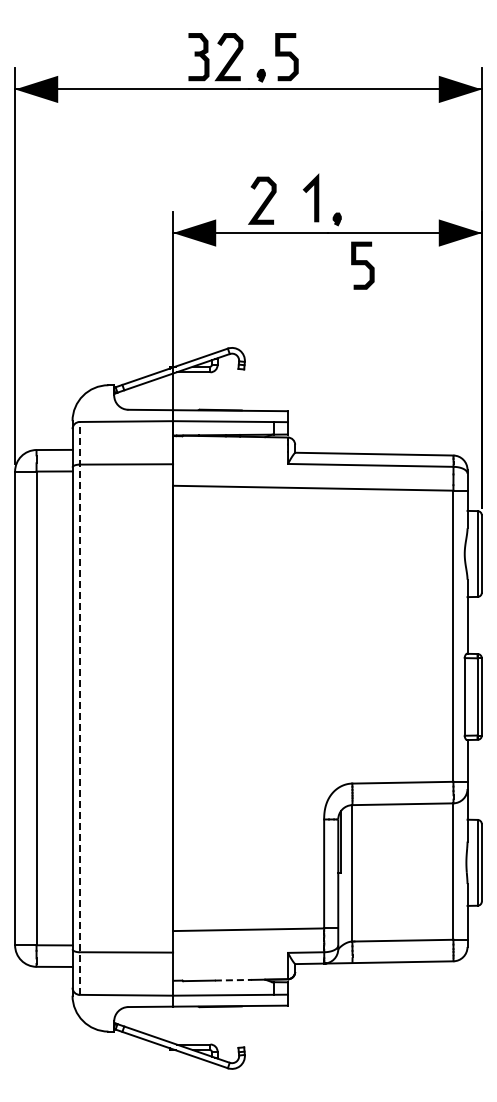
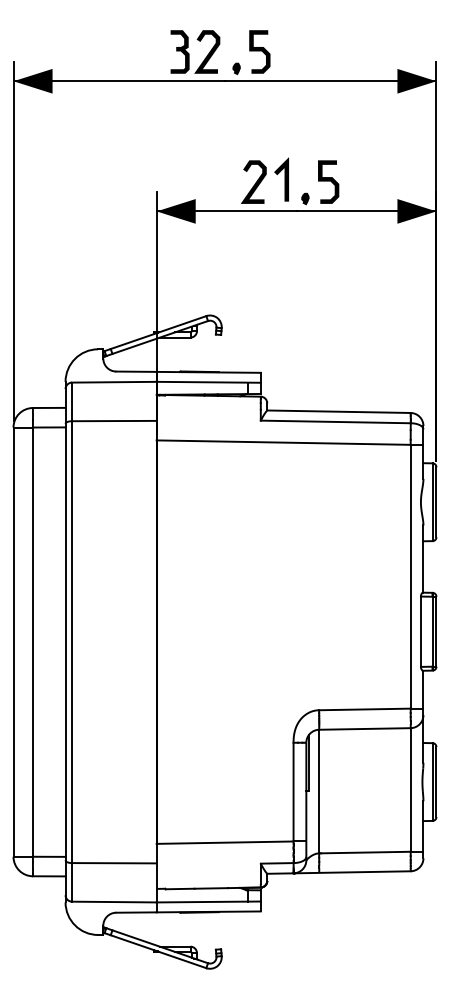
curve: (264, 200) -> (255, 181), moved
curve: (362, 265) -> (328, 181), moved
line: (79, 707) -> (71, 641), dashed -> solid
line: (233, 980) -> (211, 888), dashed -> solid

